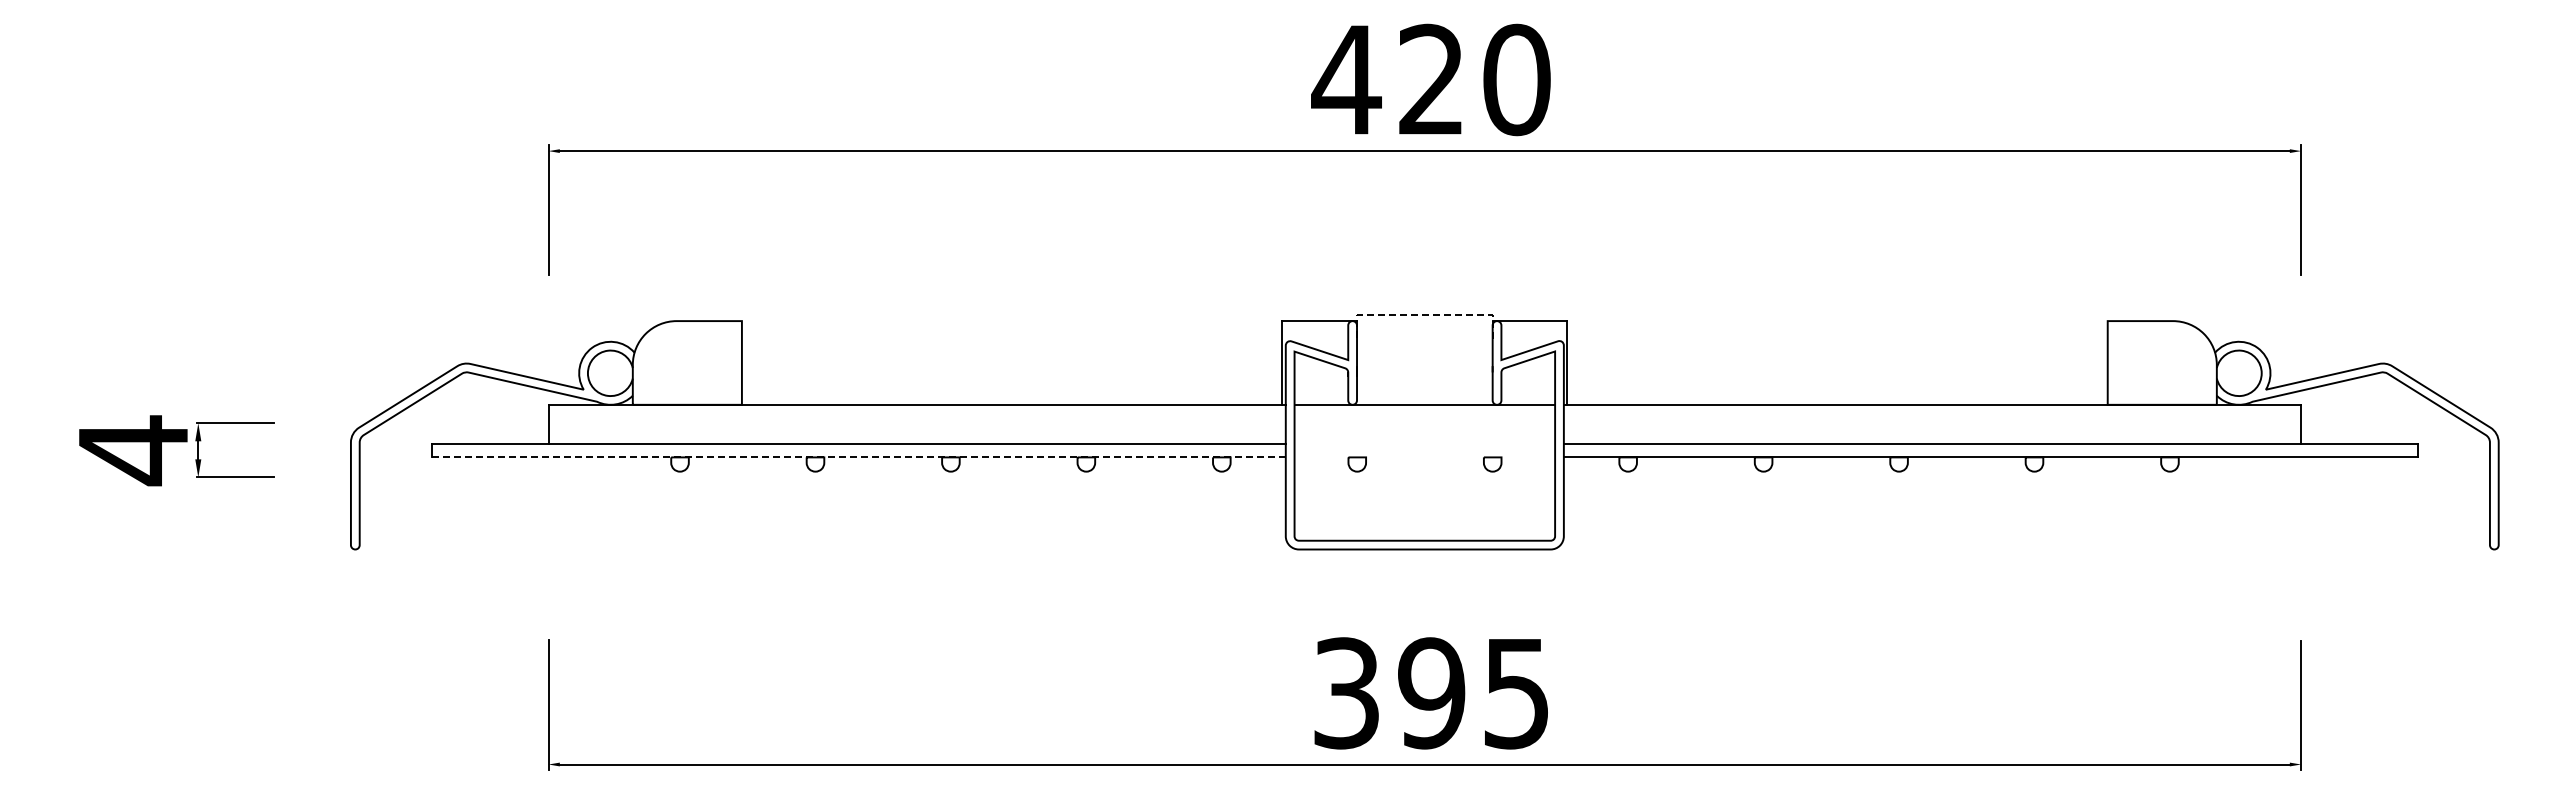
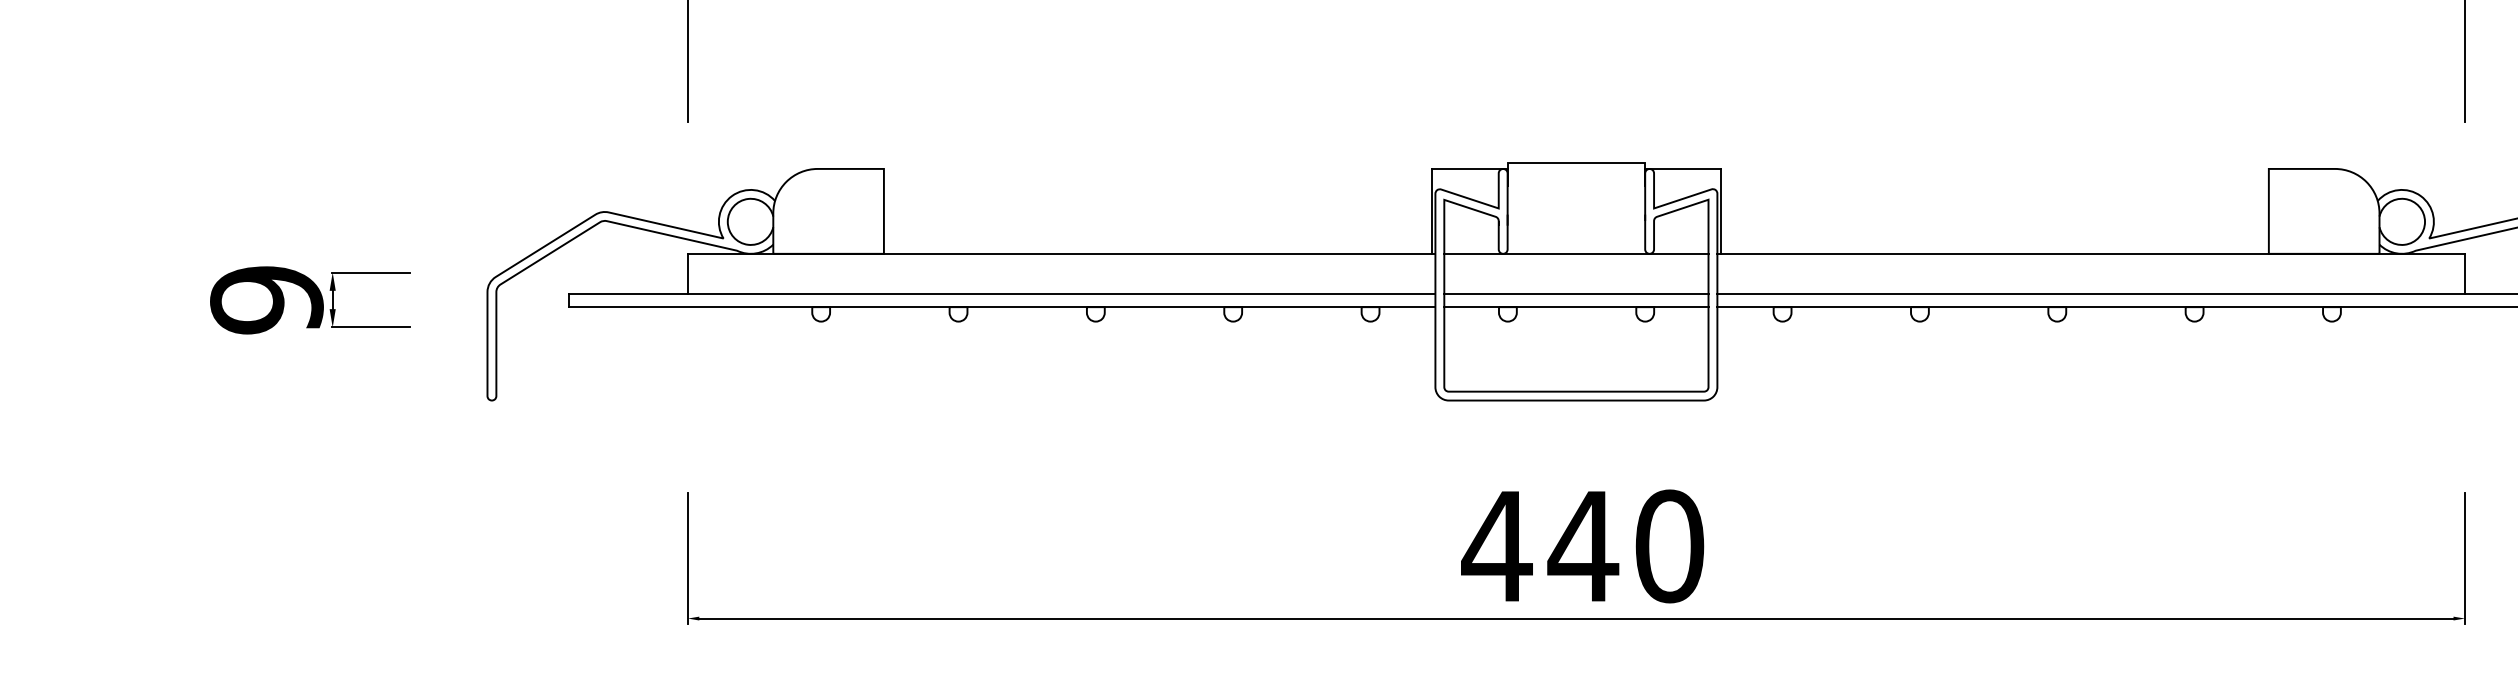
line: (1424, 314) -> (1576, 162), dashed -> solid
line: (1424, 444) -> (1576, 294), added
text: (133, 450) -> (266, 300), 4 -> 9
line: (858, 457) -> (1002, 307), dashed -> solid
line: (1424, 457) -> (1576, 307), added
text: (1430, 693) -> (1582, 546), 395 -> 440

